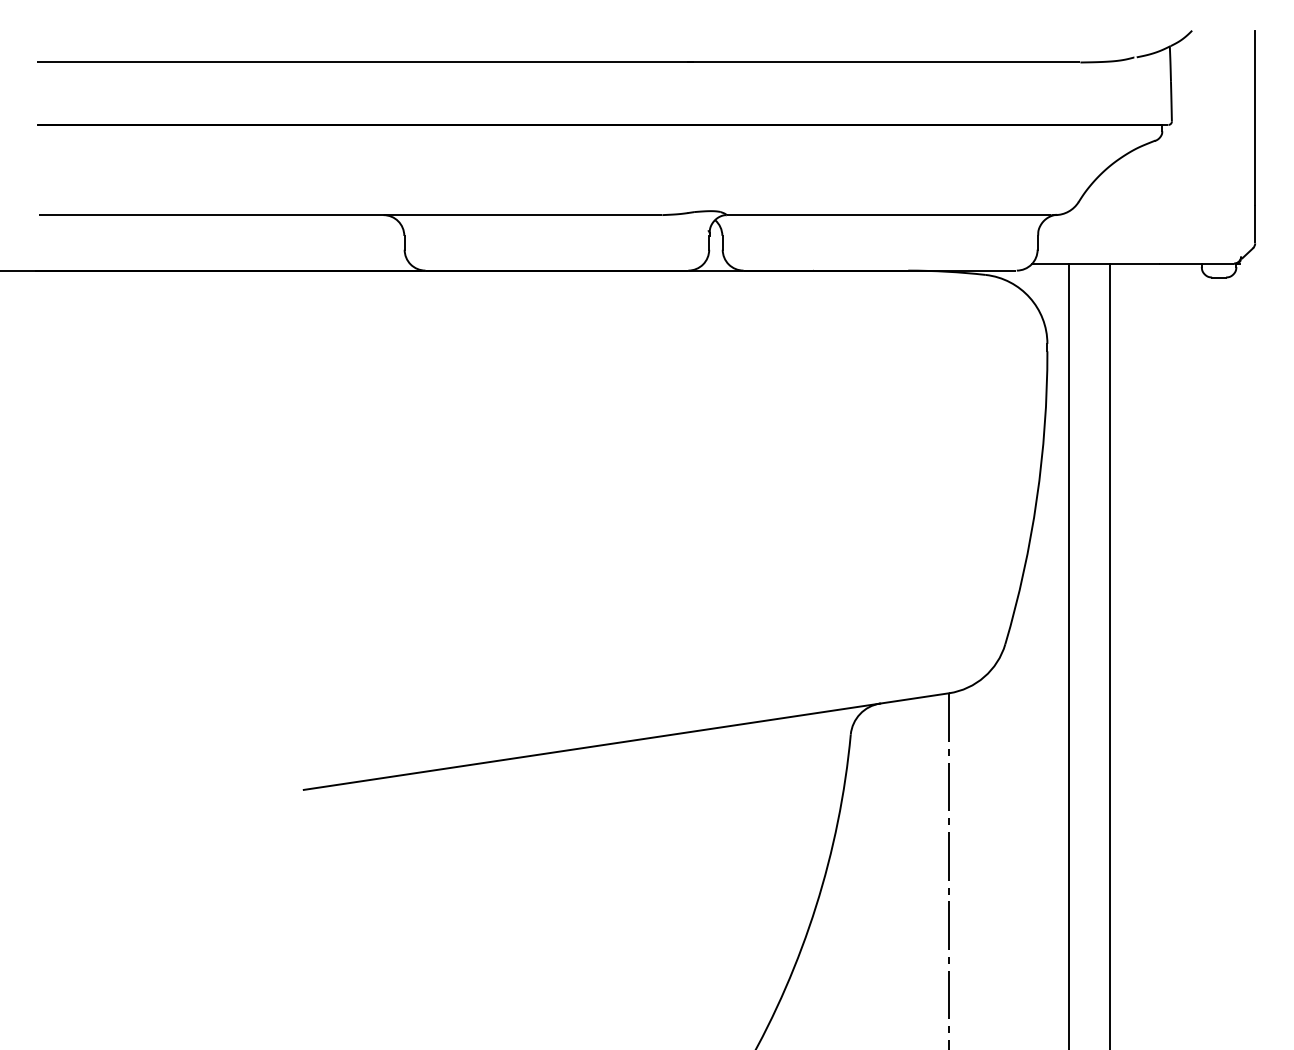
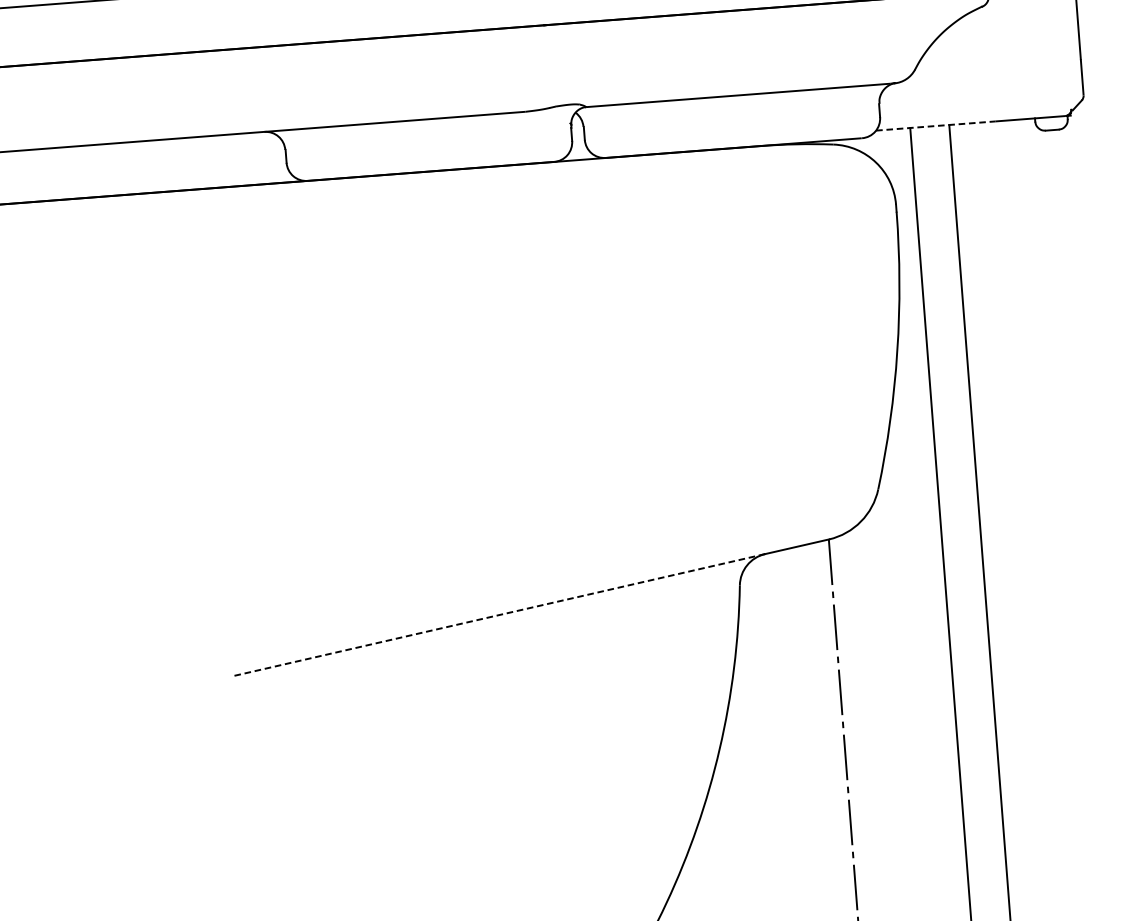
line: (1095, 263) -> (935, 125), solid -> dashed
line: (591, 746) -> (497, 615), solid -> dashed

